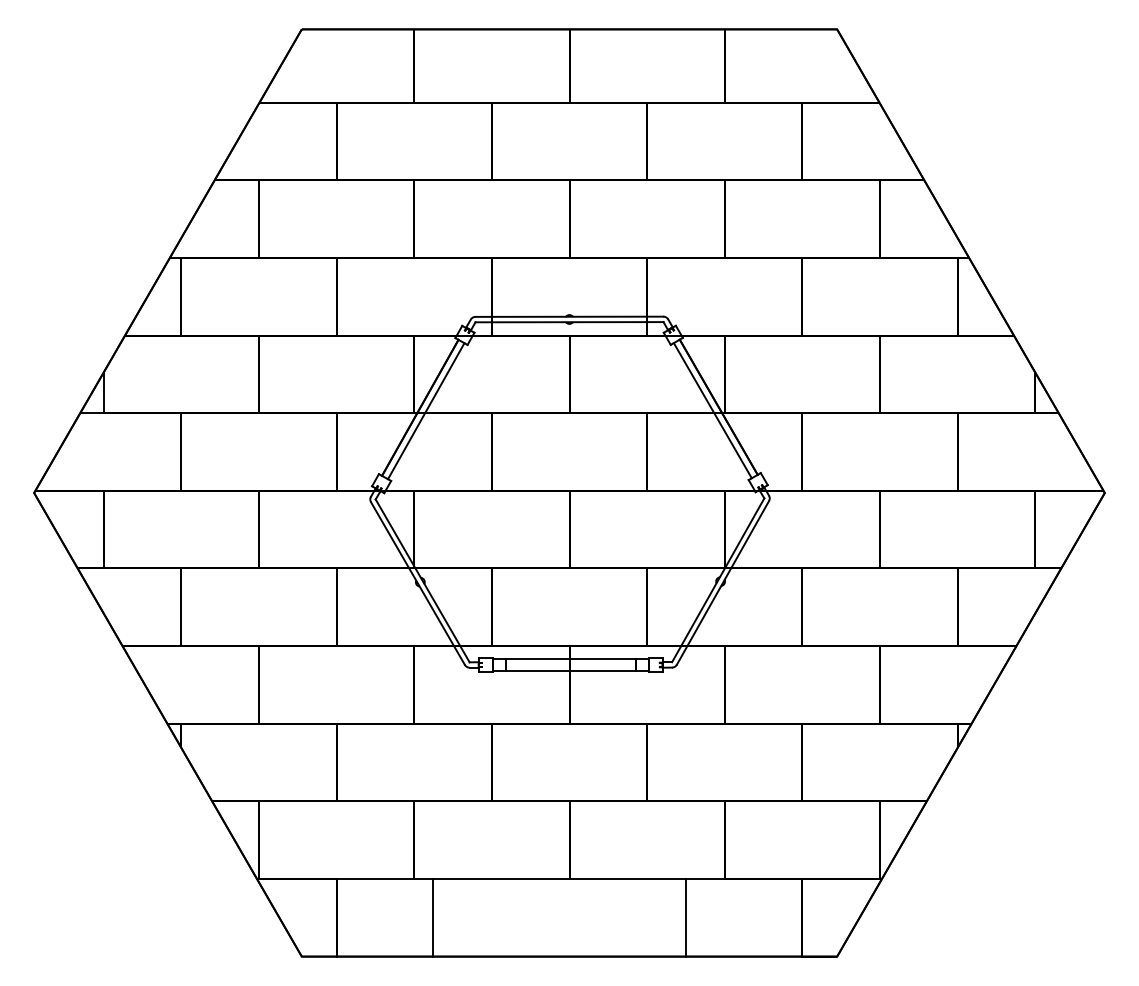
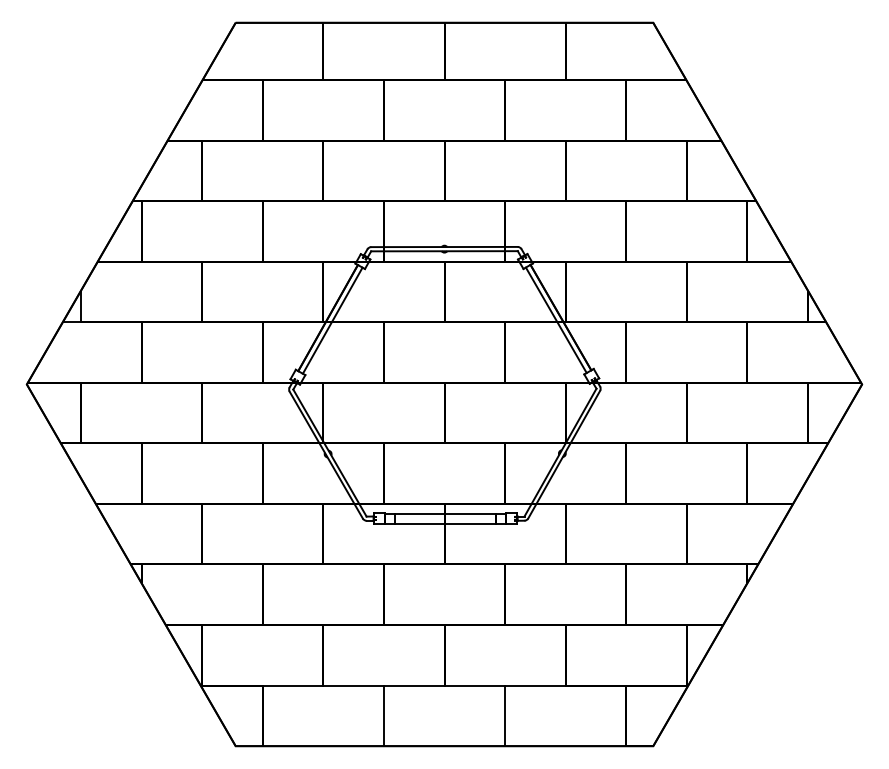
line: (432, 917) -> (383, 715), moved
line: (686, 917) -> (505, 715), moved

